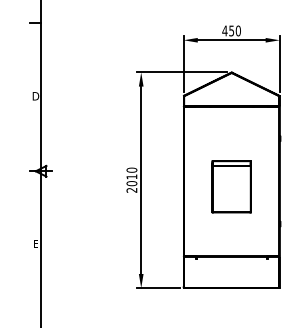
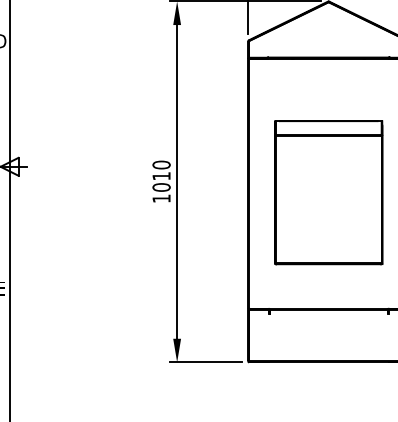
part: (231, 186) -> (328, 192), size x1.67
text: (131, 190) -> (160, 198), 2010 -> 1010

